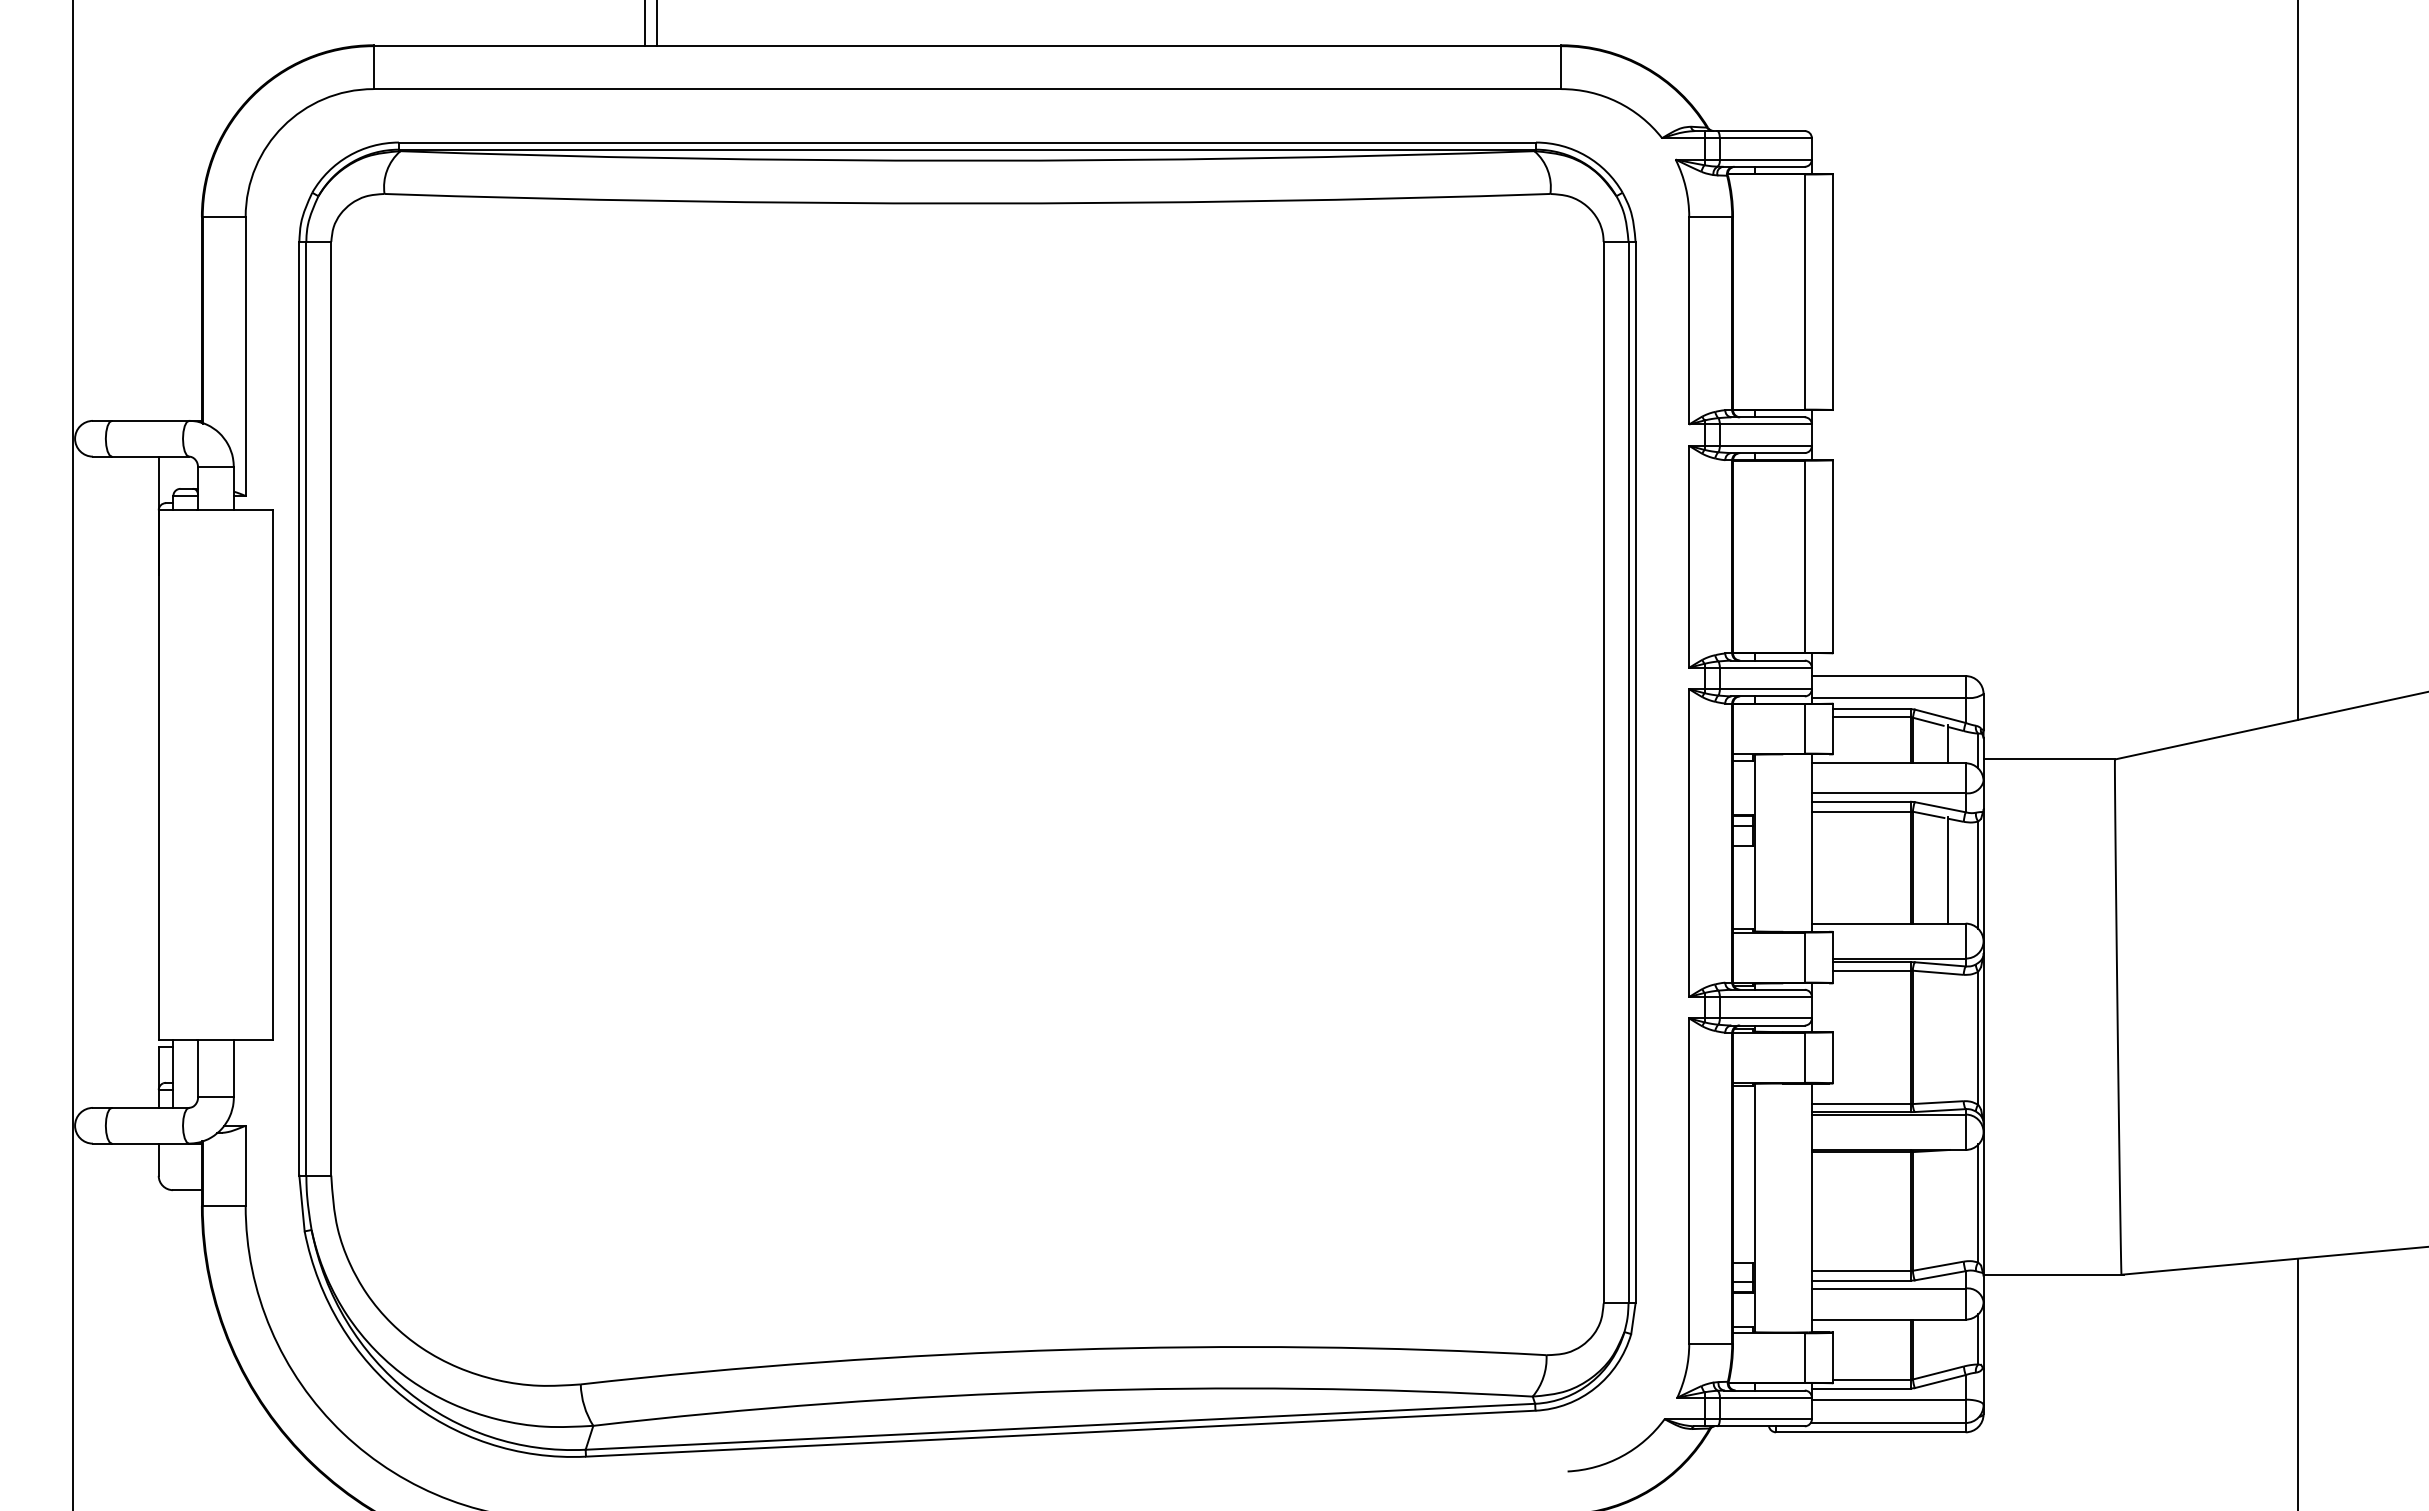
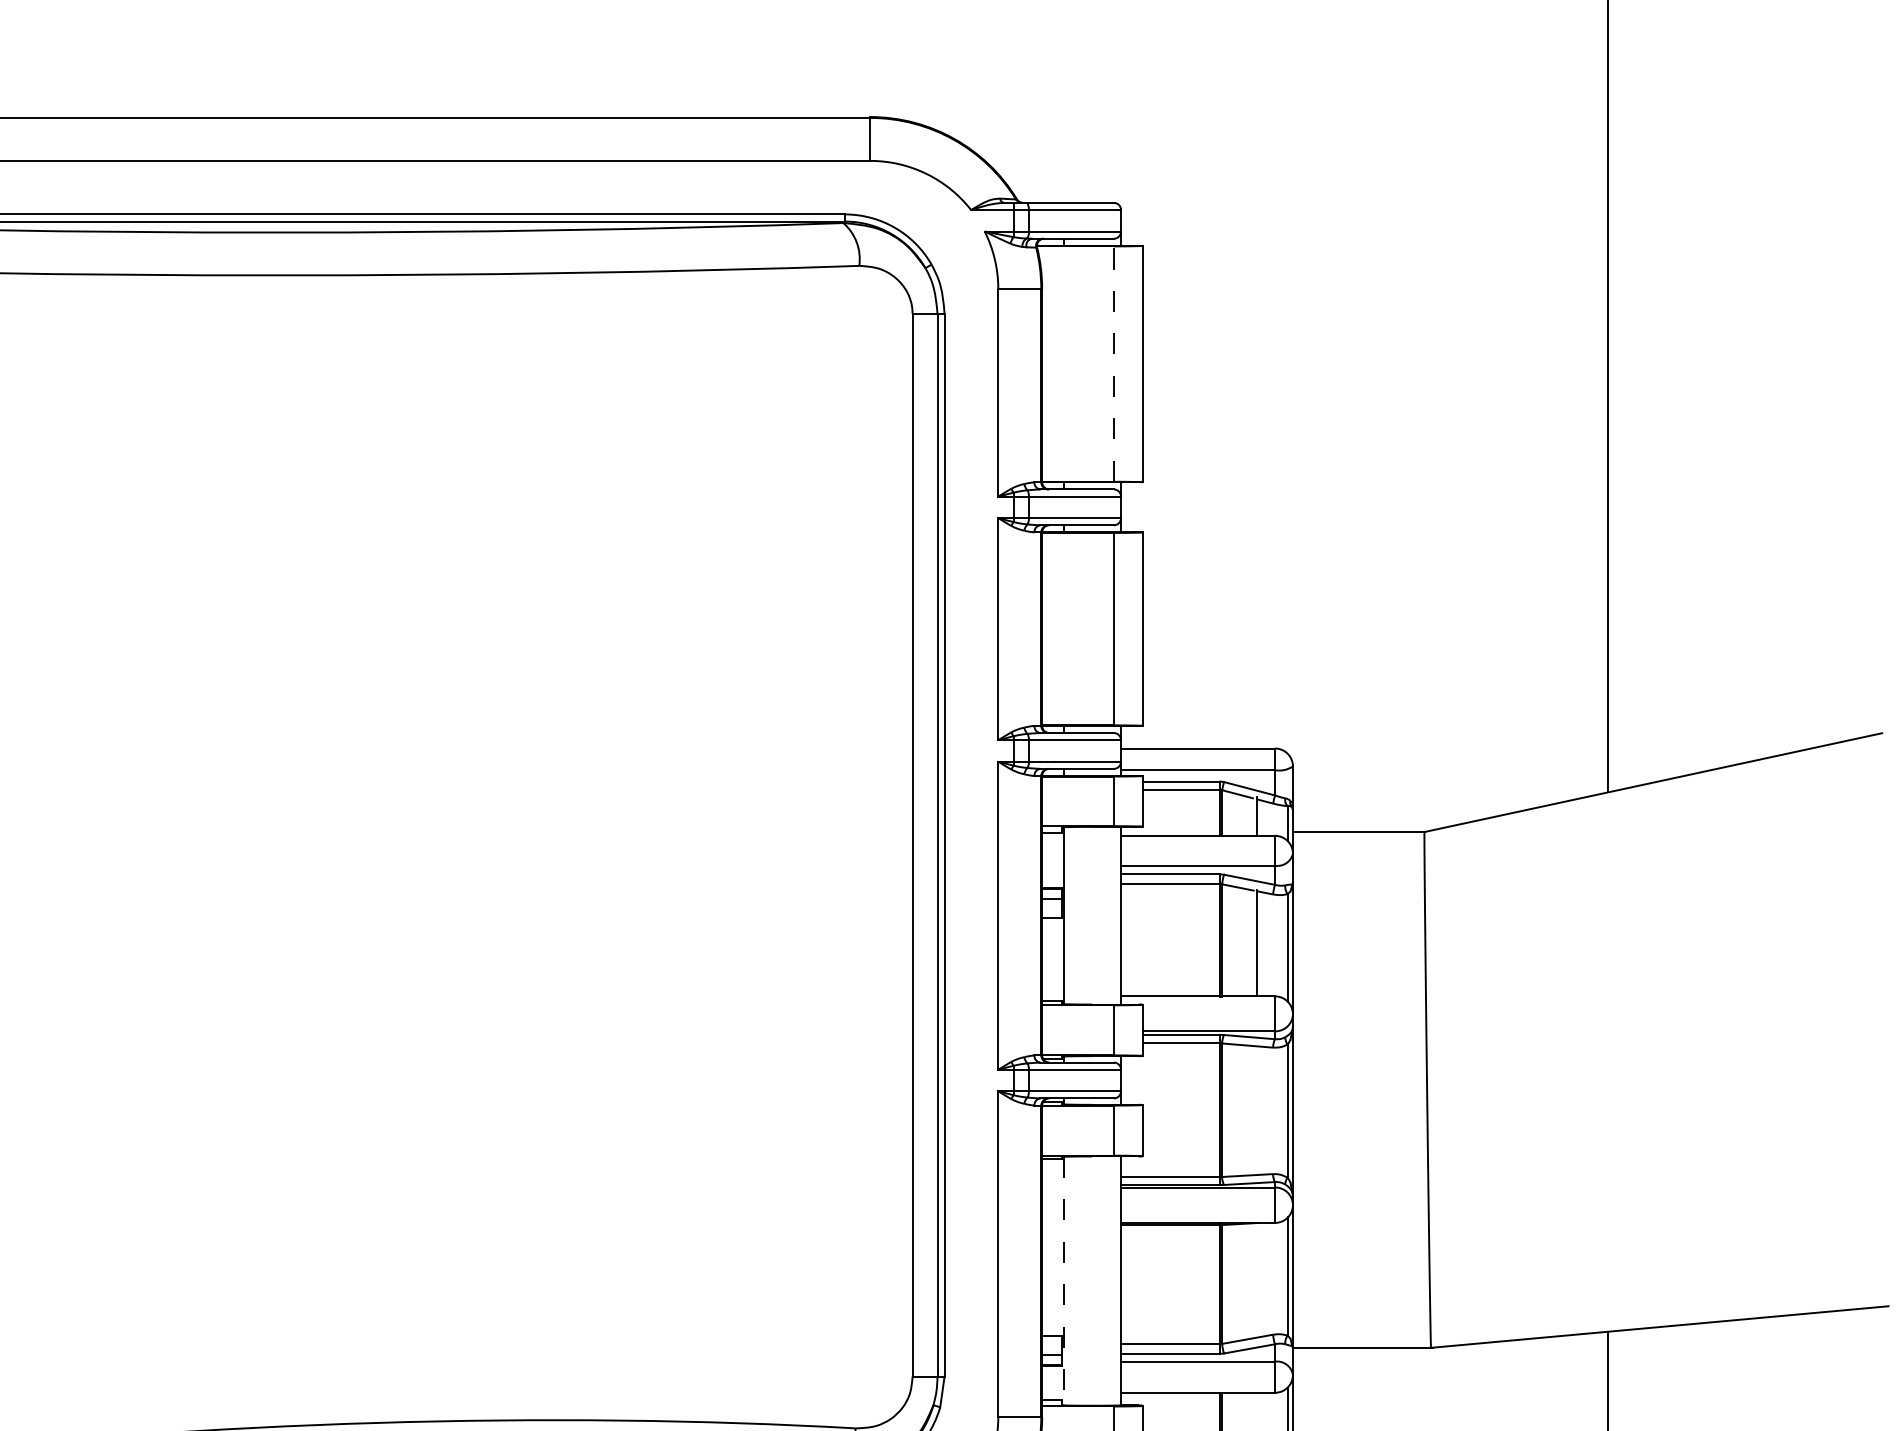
line: (1804, 292) -> (1113, 364), solid -> dashed
line: (1754, 1208) -> (1063, 1281), solid -> dashed

